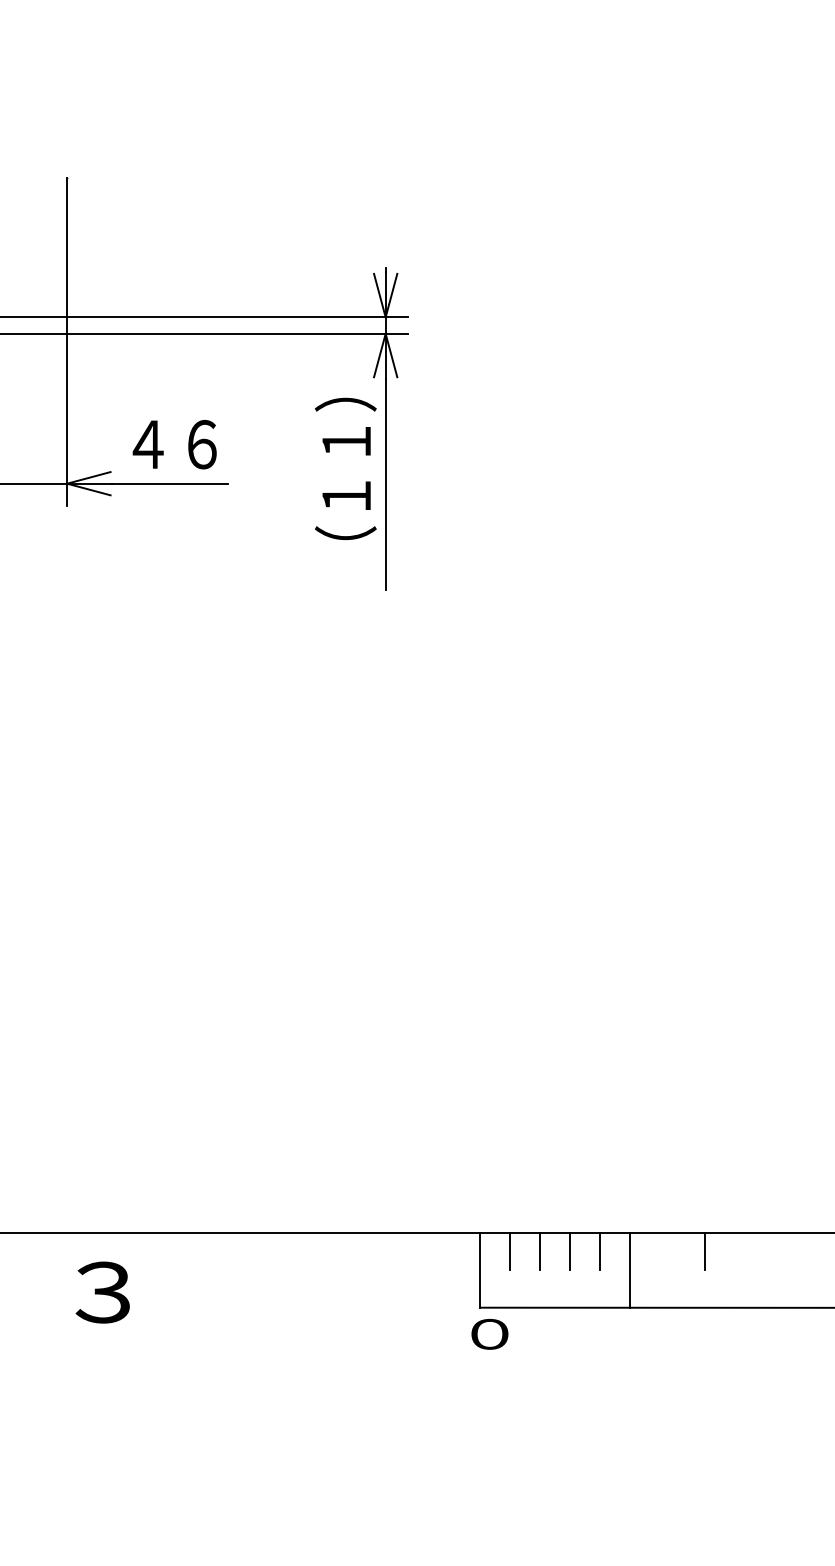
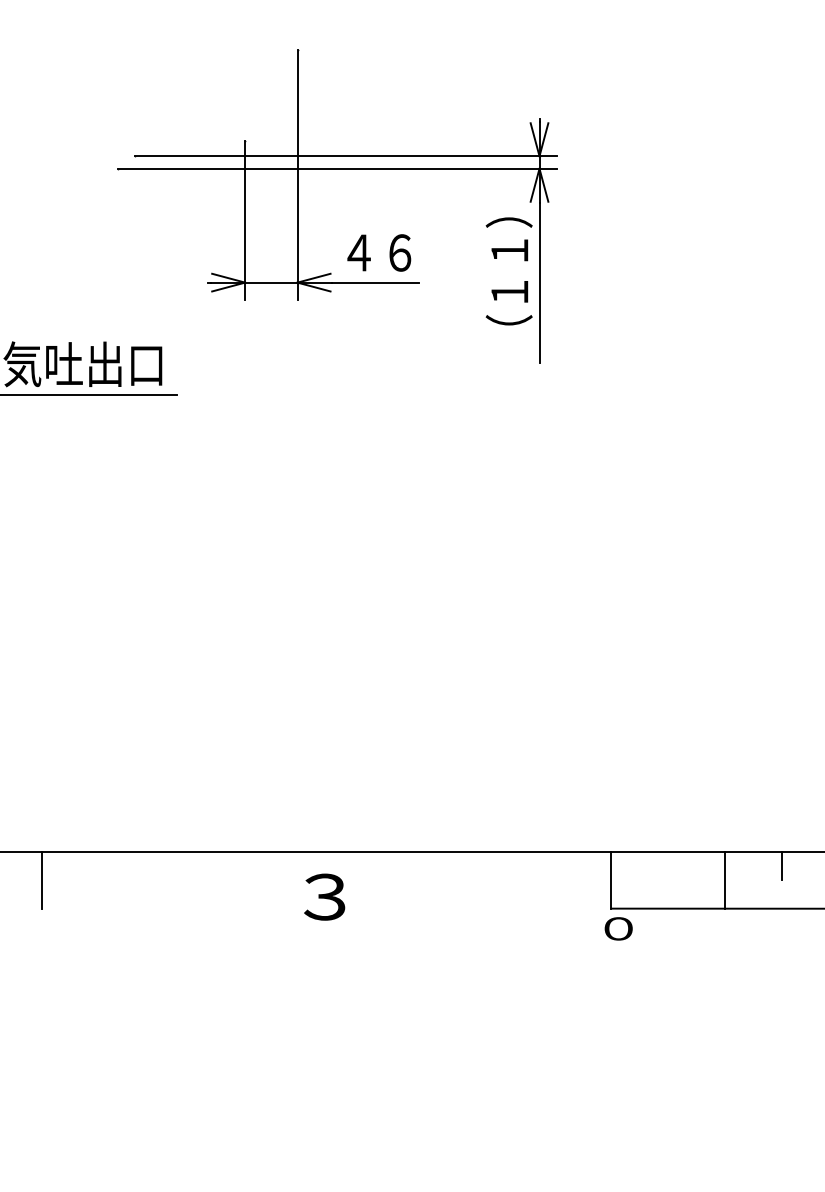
line: (510, 1250) -> (634, 865), removed
line: (539, 1250) -> (656, 865), removed
line: (569, 1250) -> (679, 865), removed
line: (600, 1250) -> (702, 865), removed

